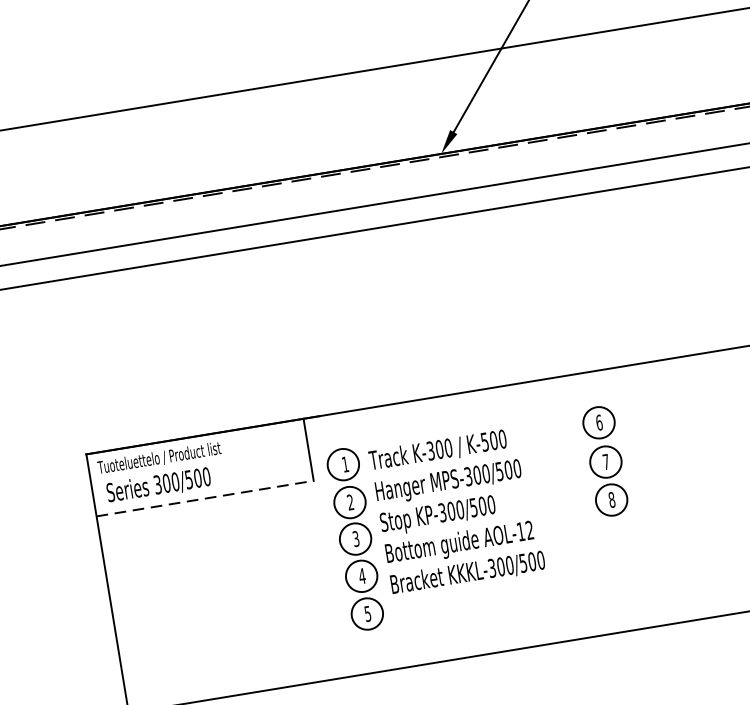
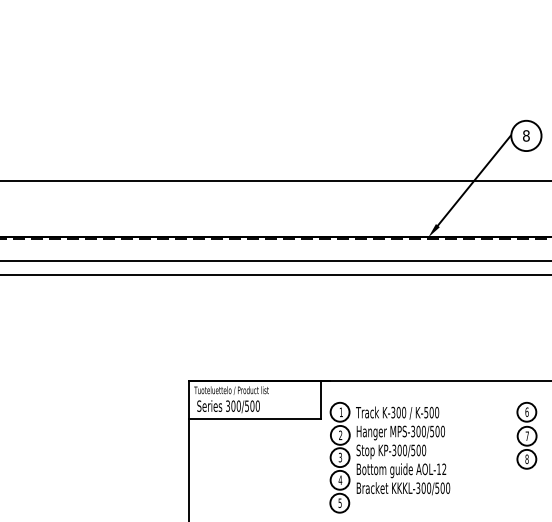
part: (604, 461) -> (526, 435), moved
line: (206, 497) -> (255, 418), dashed -> solid

